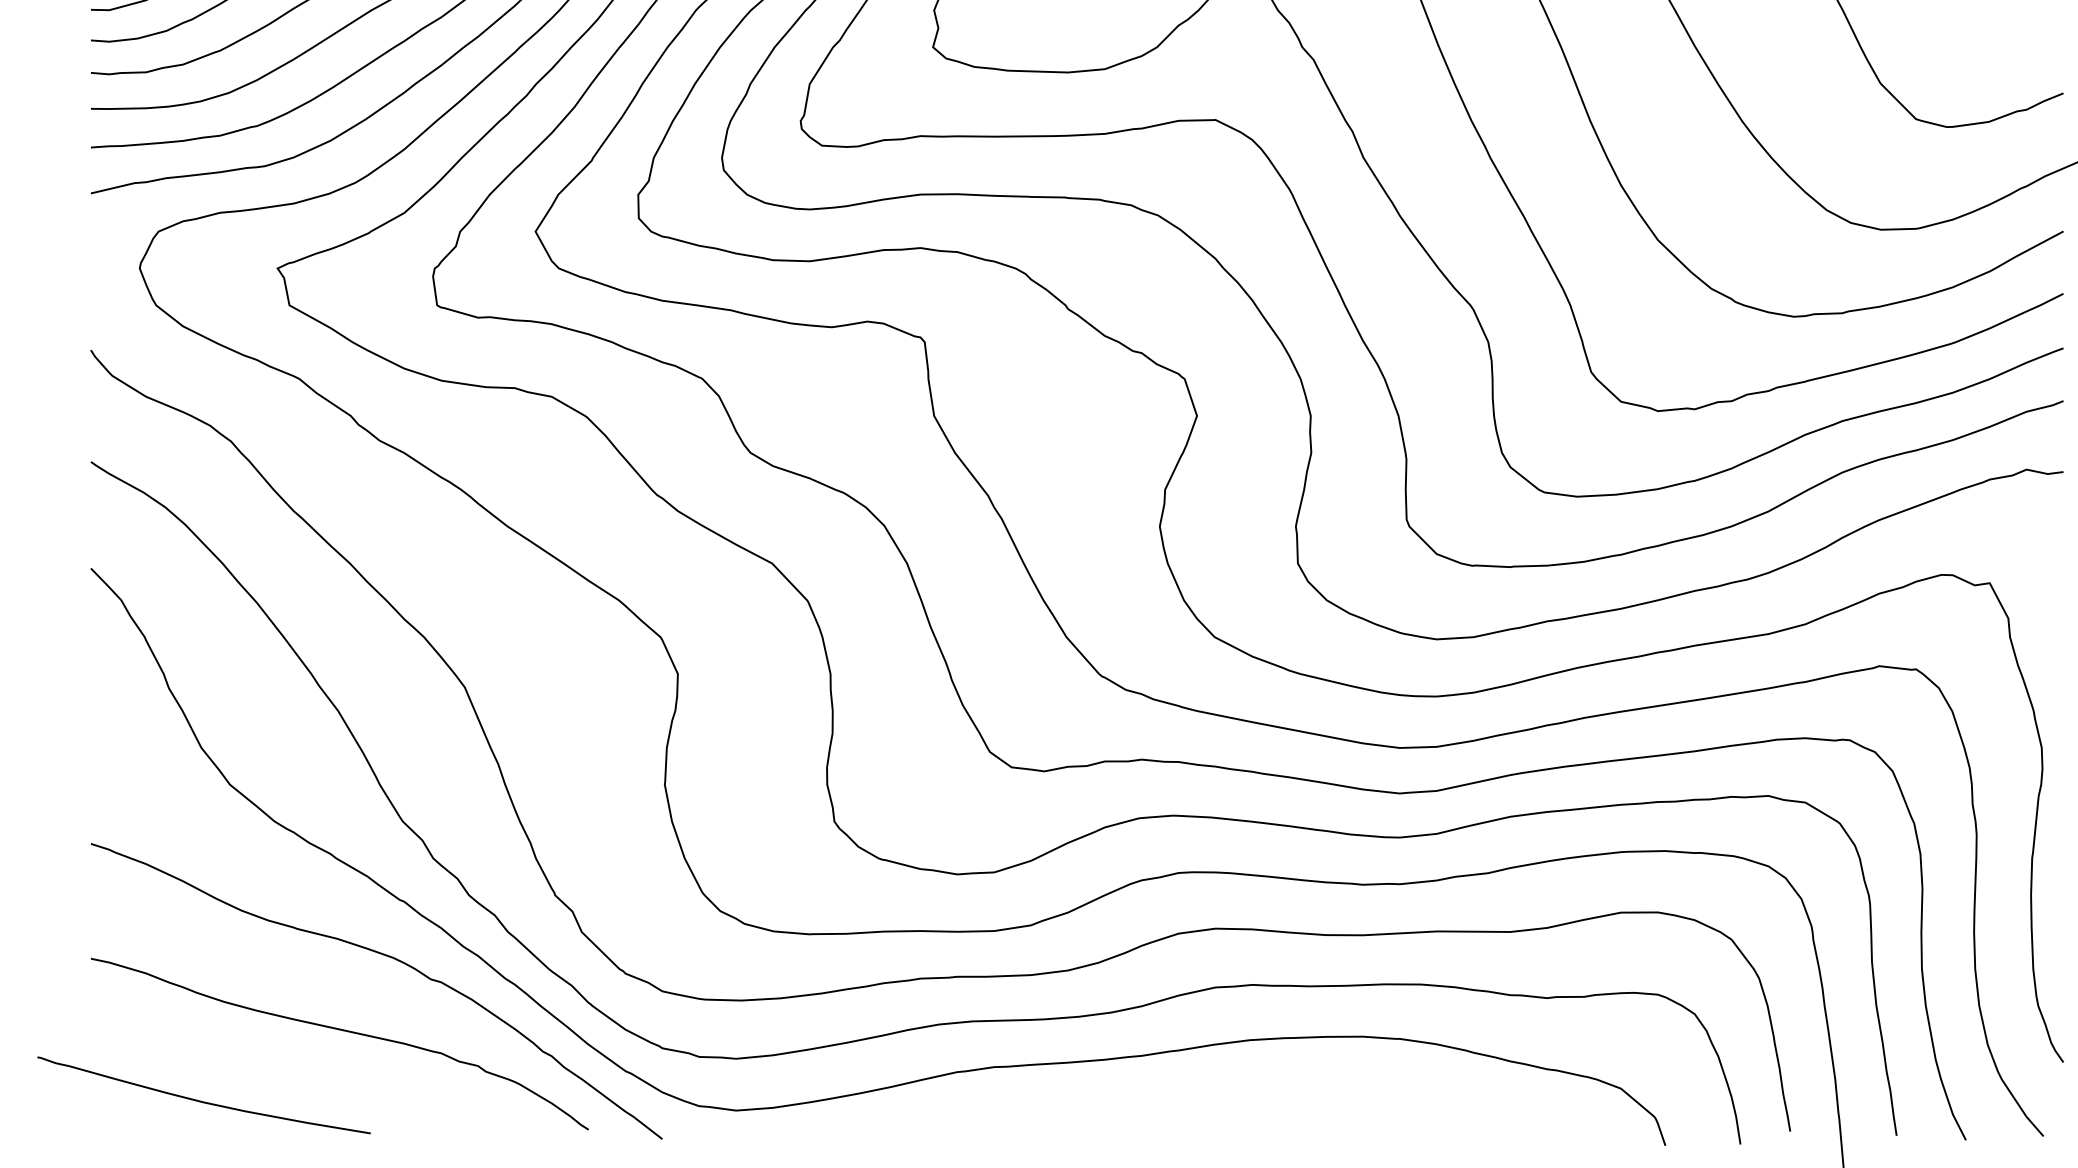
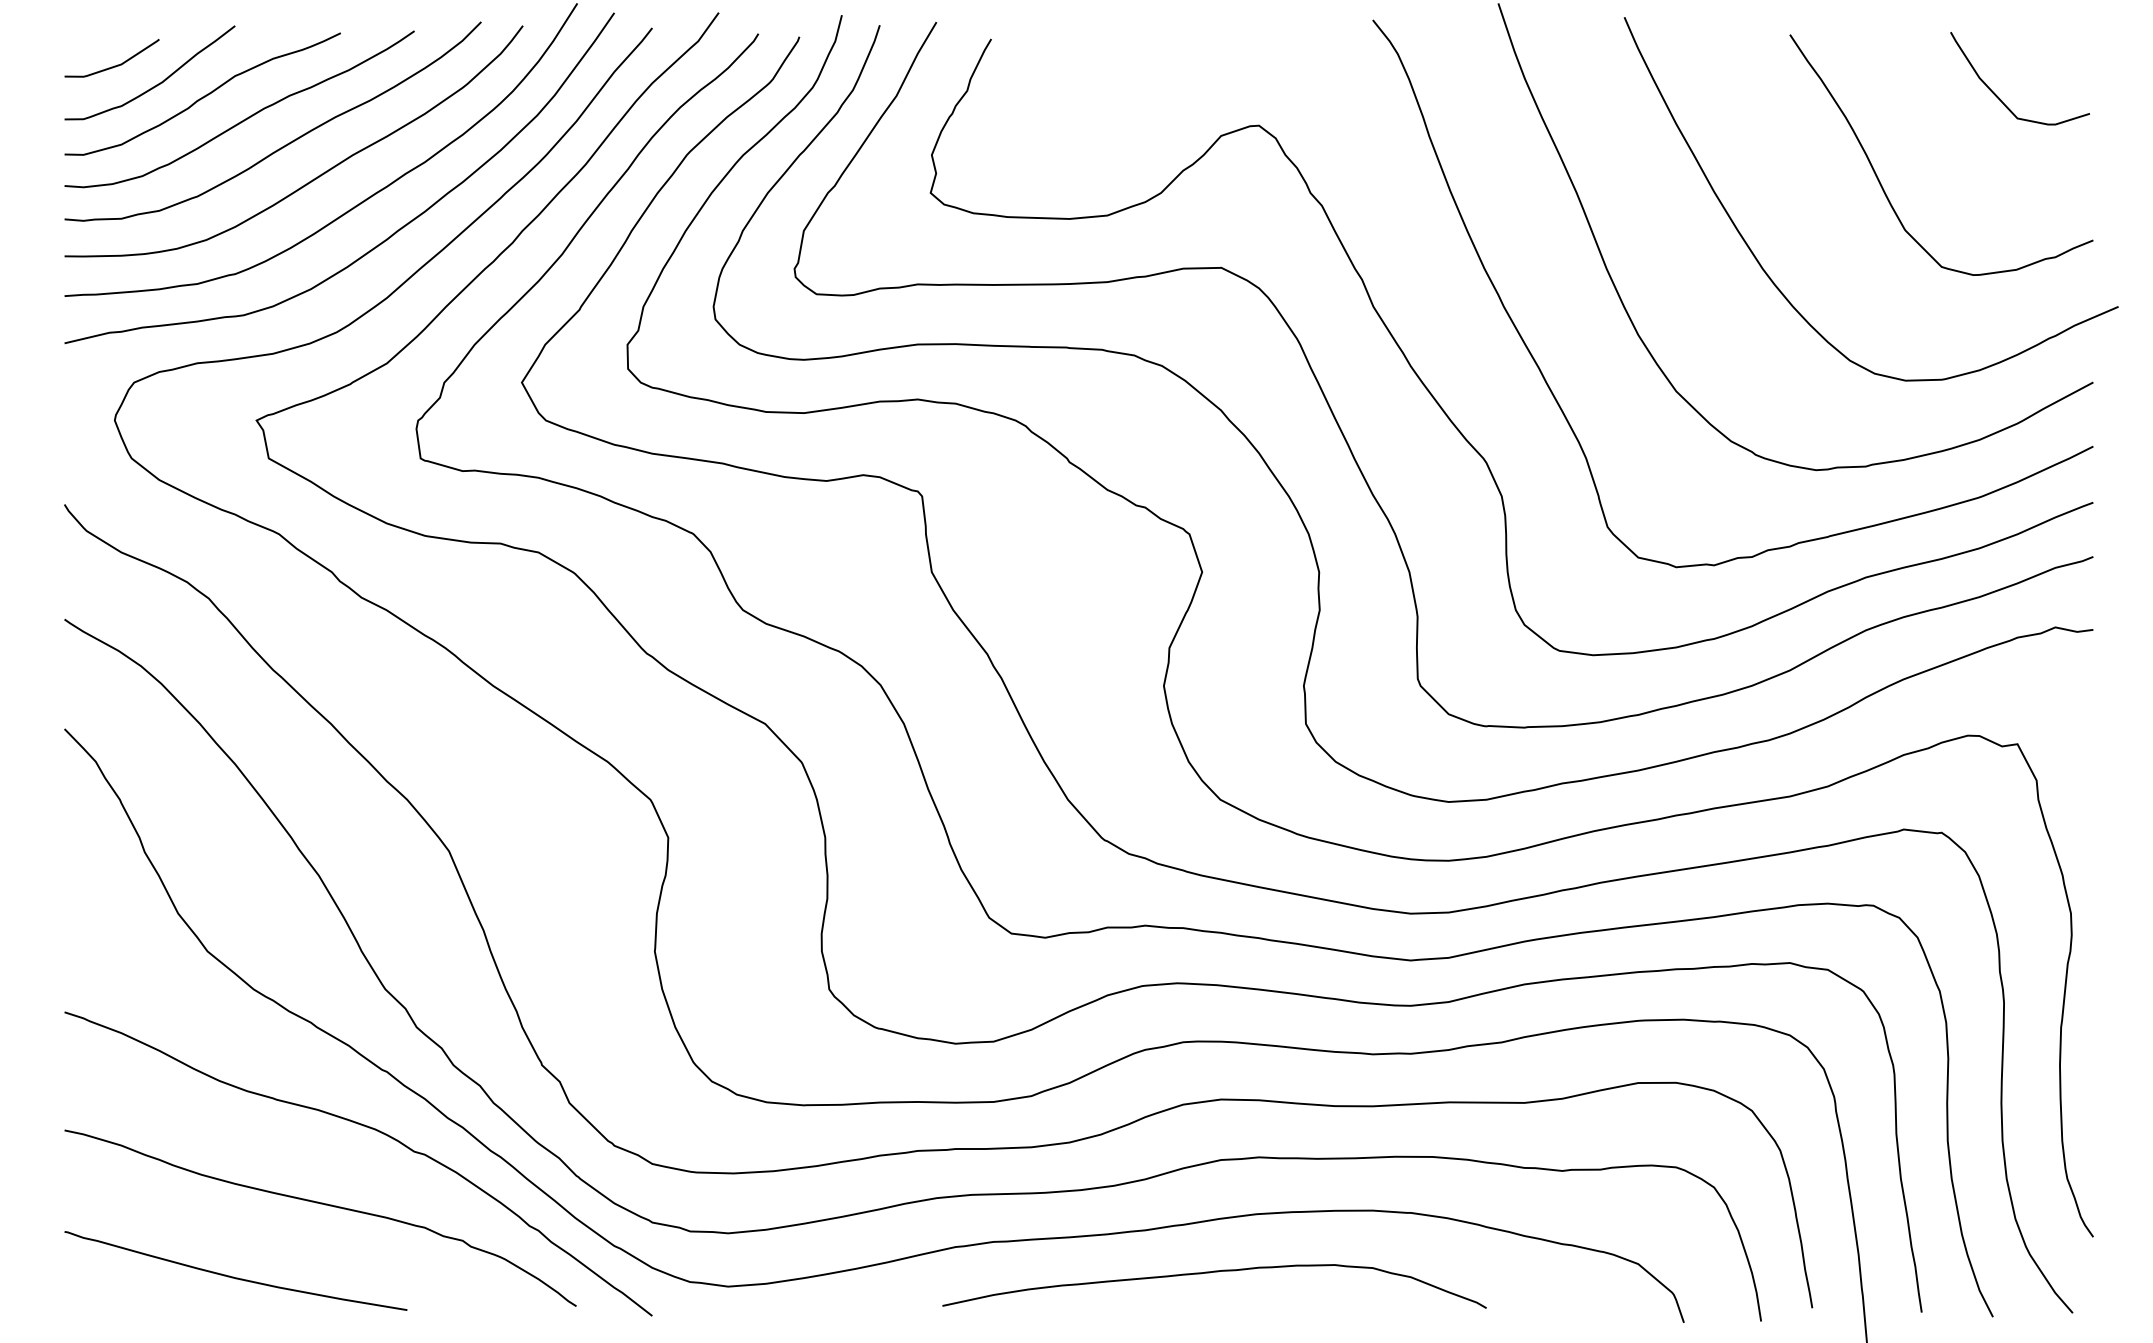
curve: (1205, 1097) -> (1210, 1273), added
curve: (201, 1100) -> (233, 1276), moved

